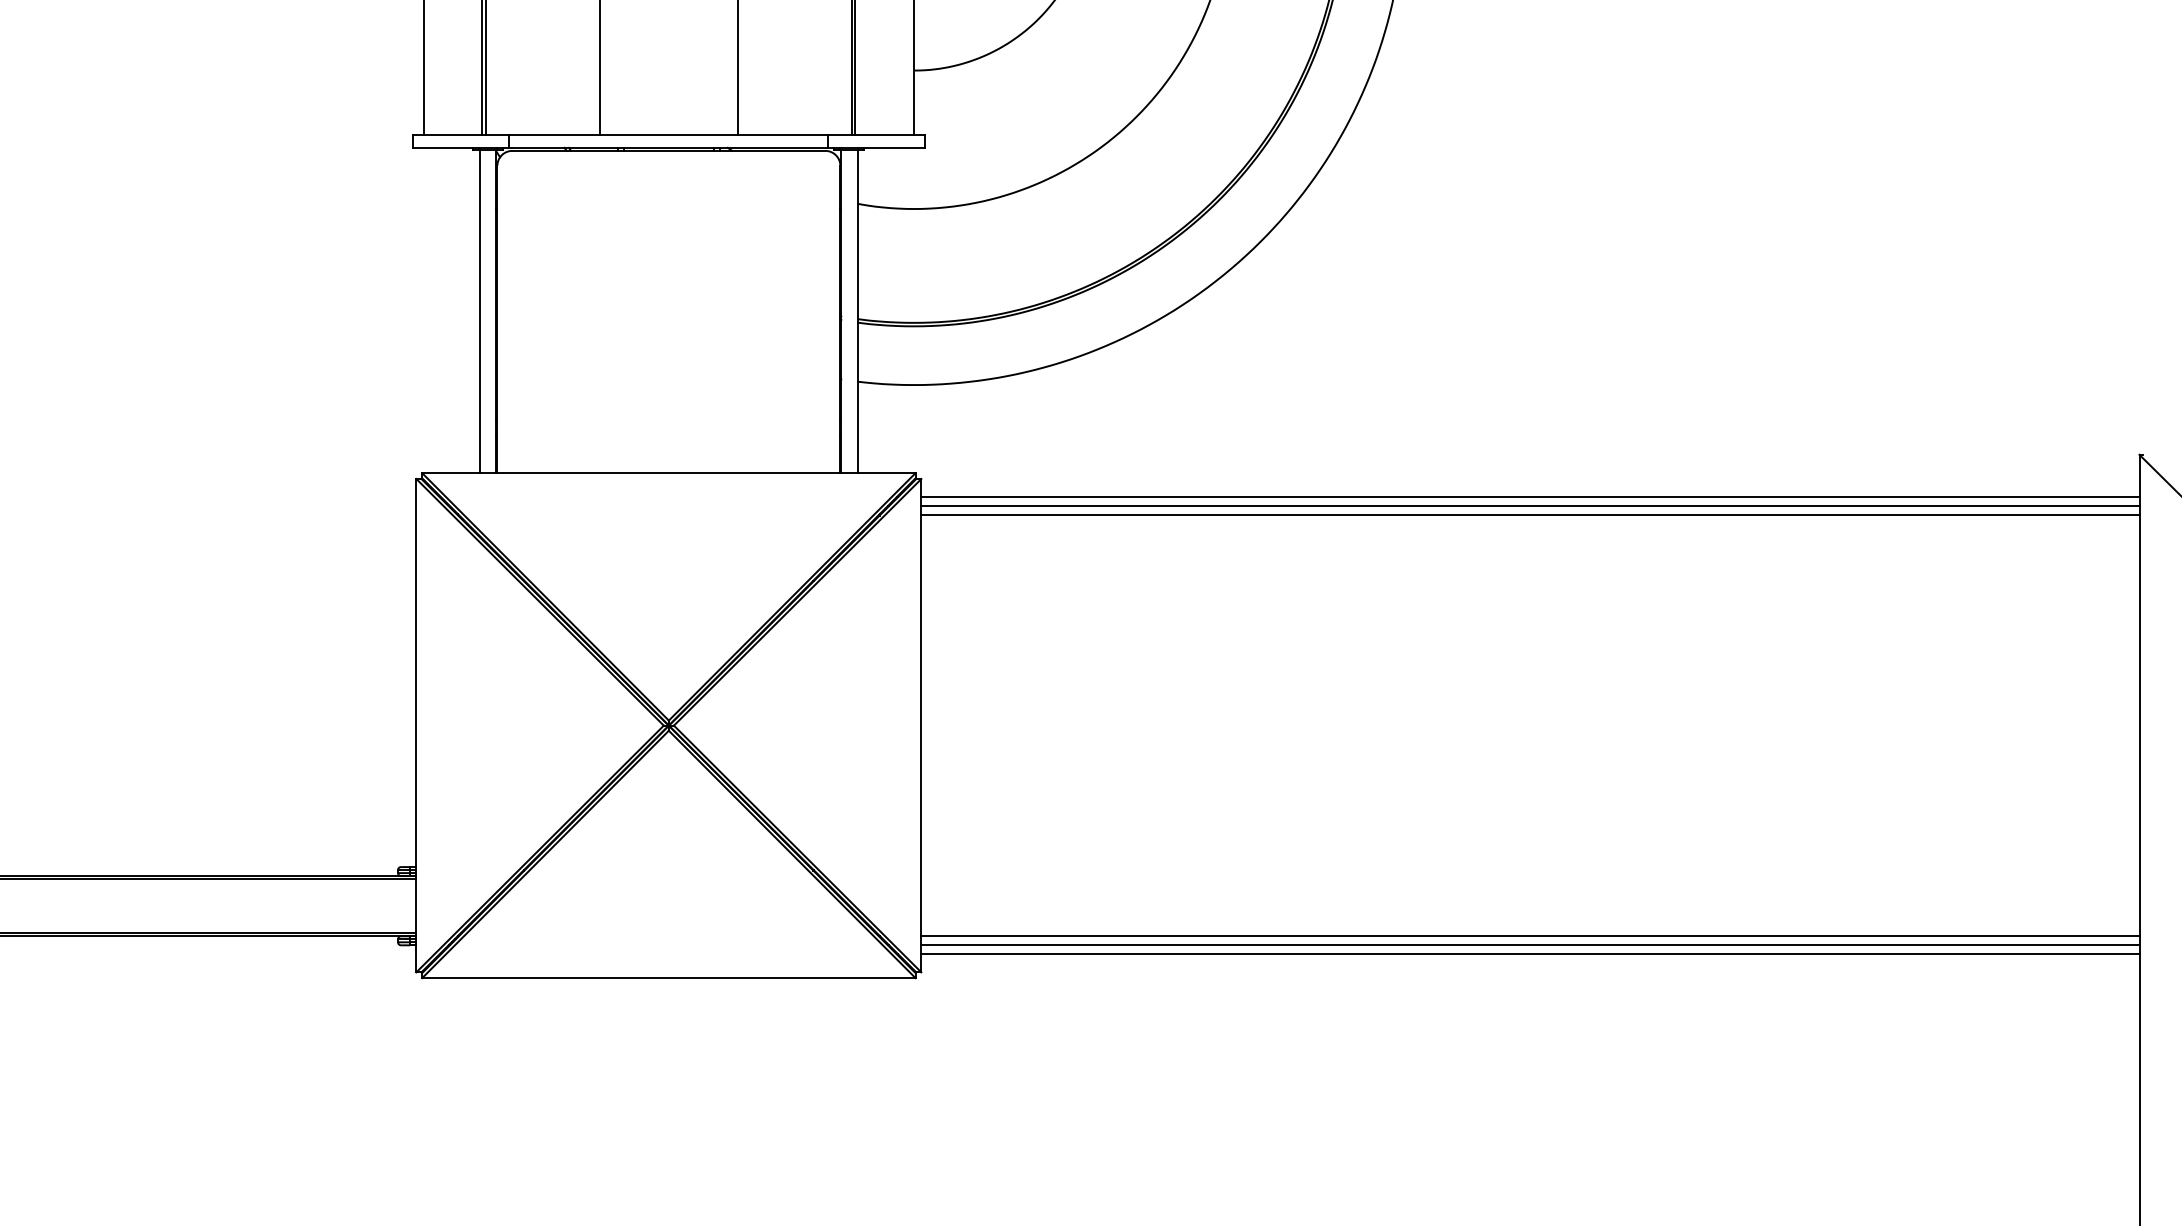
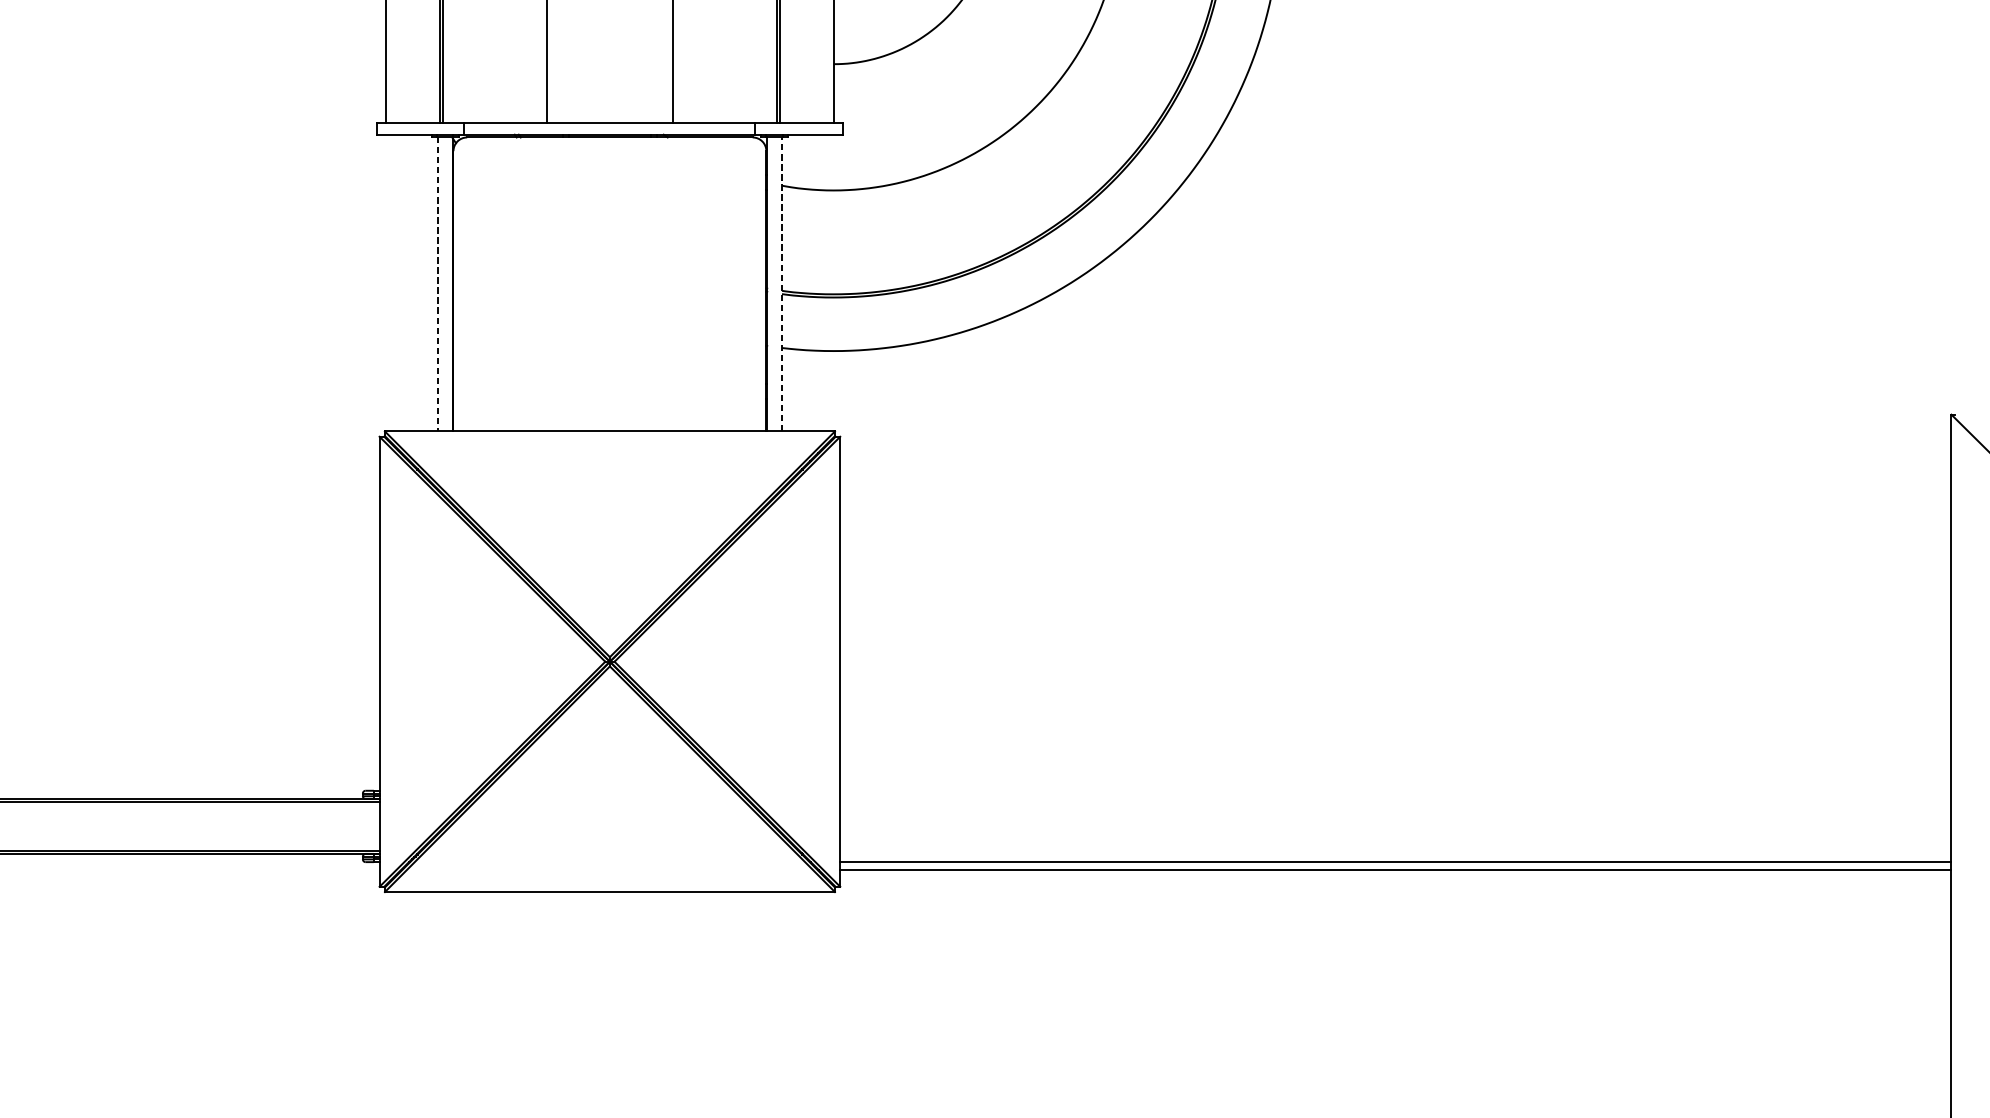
line: (857, 311) -> (782, 283), solid -> dashed
line: (480, 312) -> (438, 284), solid -> dashed
line: (1530, 496) -> (1395, 452), removed
line: (1530, 505) -> (1395, 460), removed
line: (1530, 515) -> (1395, 470), removed
line: (1530, 936) -> (1395, 854), removed

